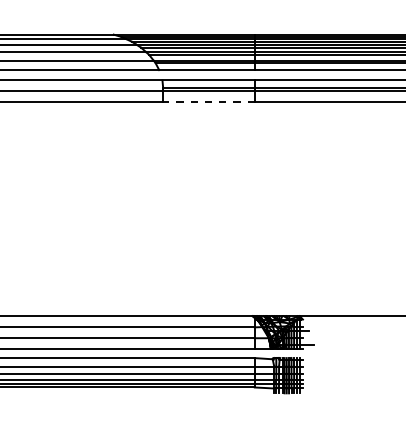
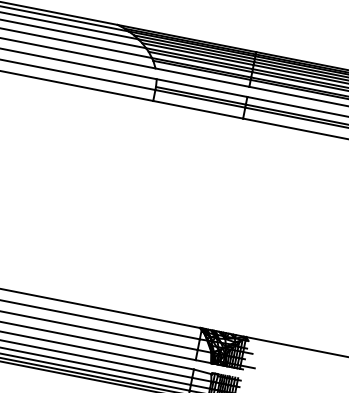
line: (208, 102) -> (197, 109), dashed -> solid

